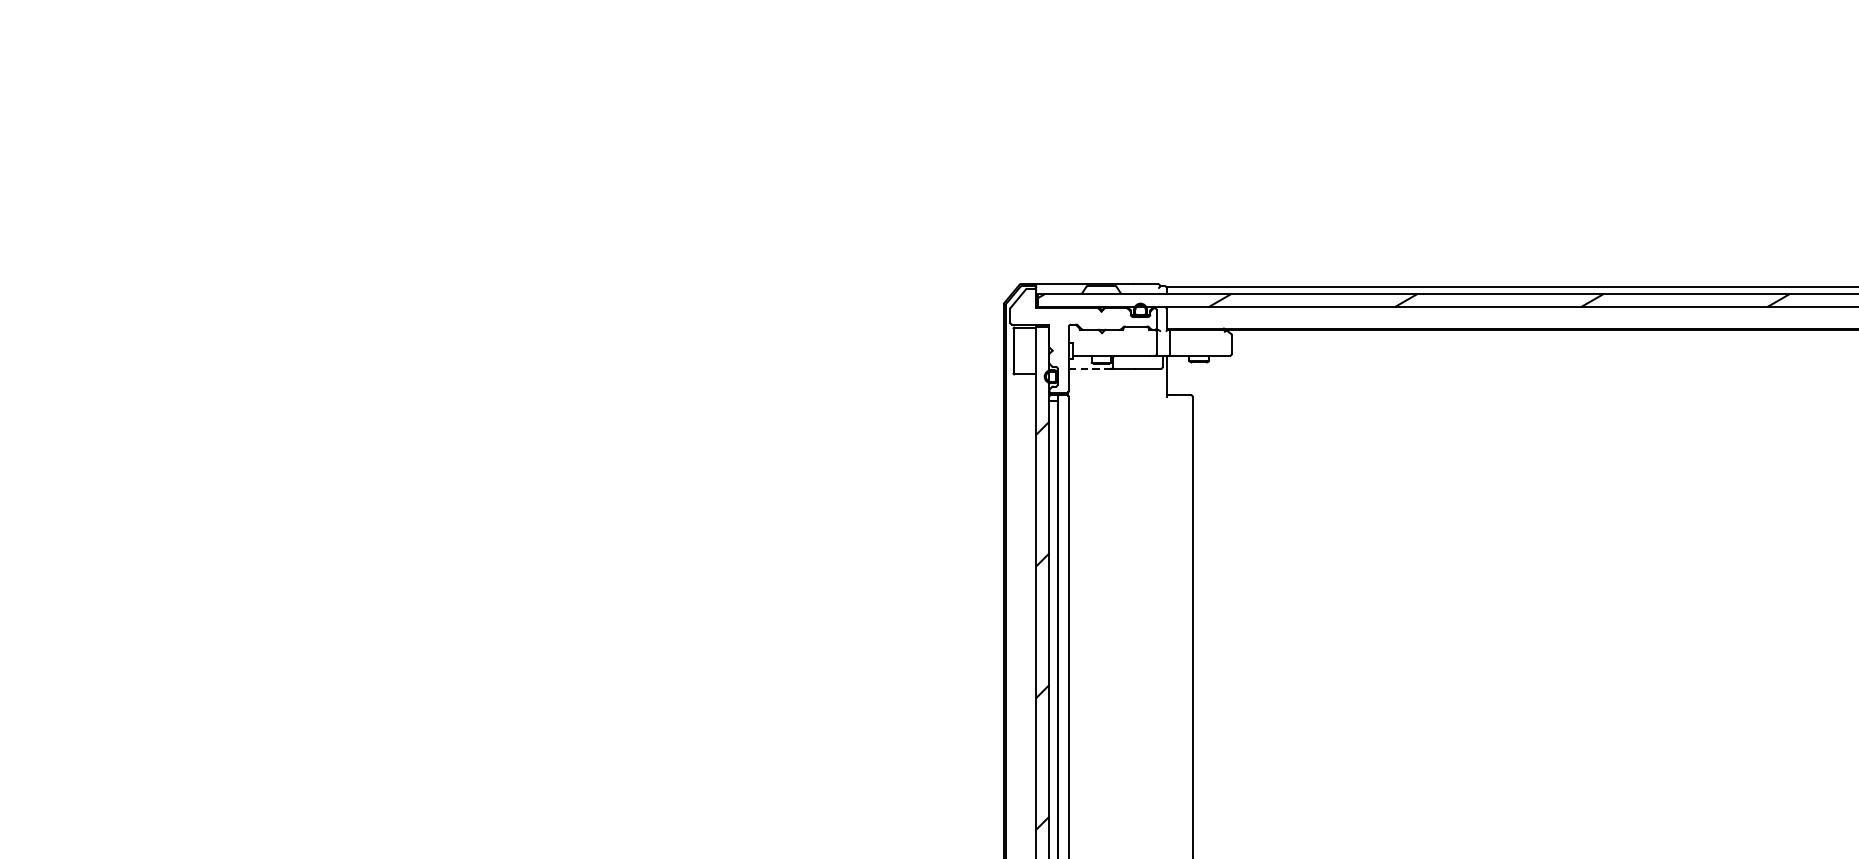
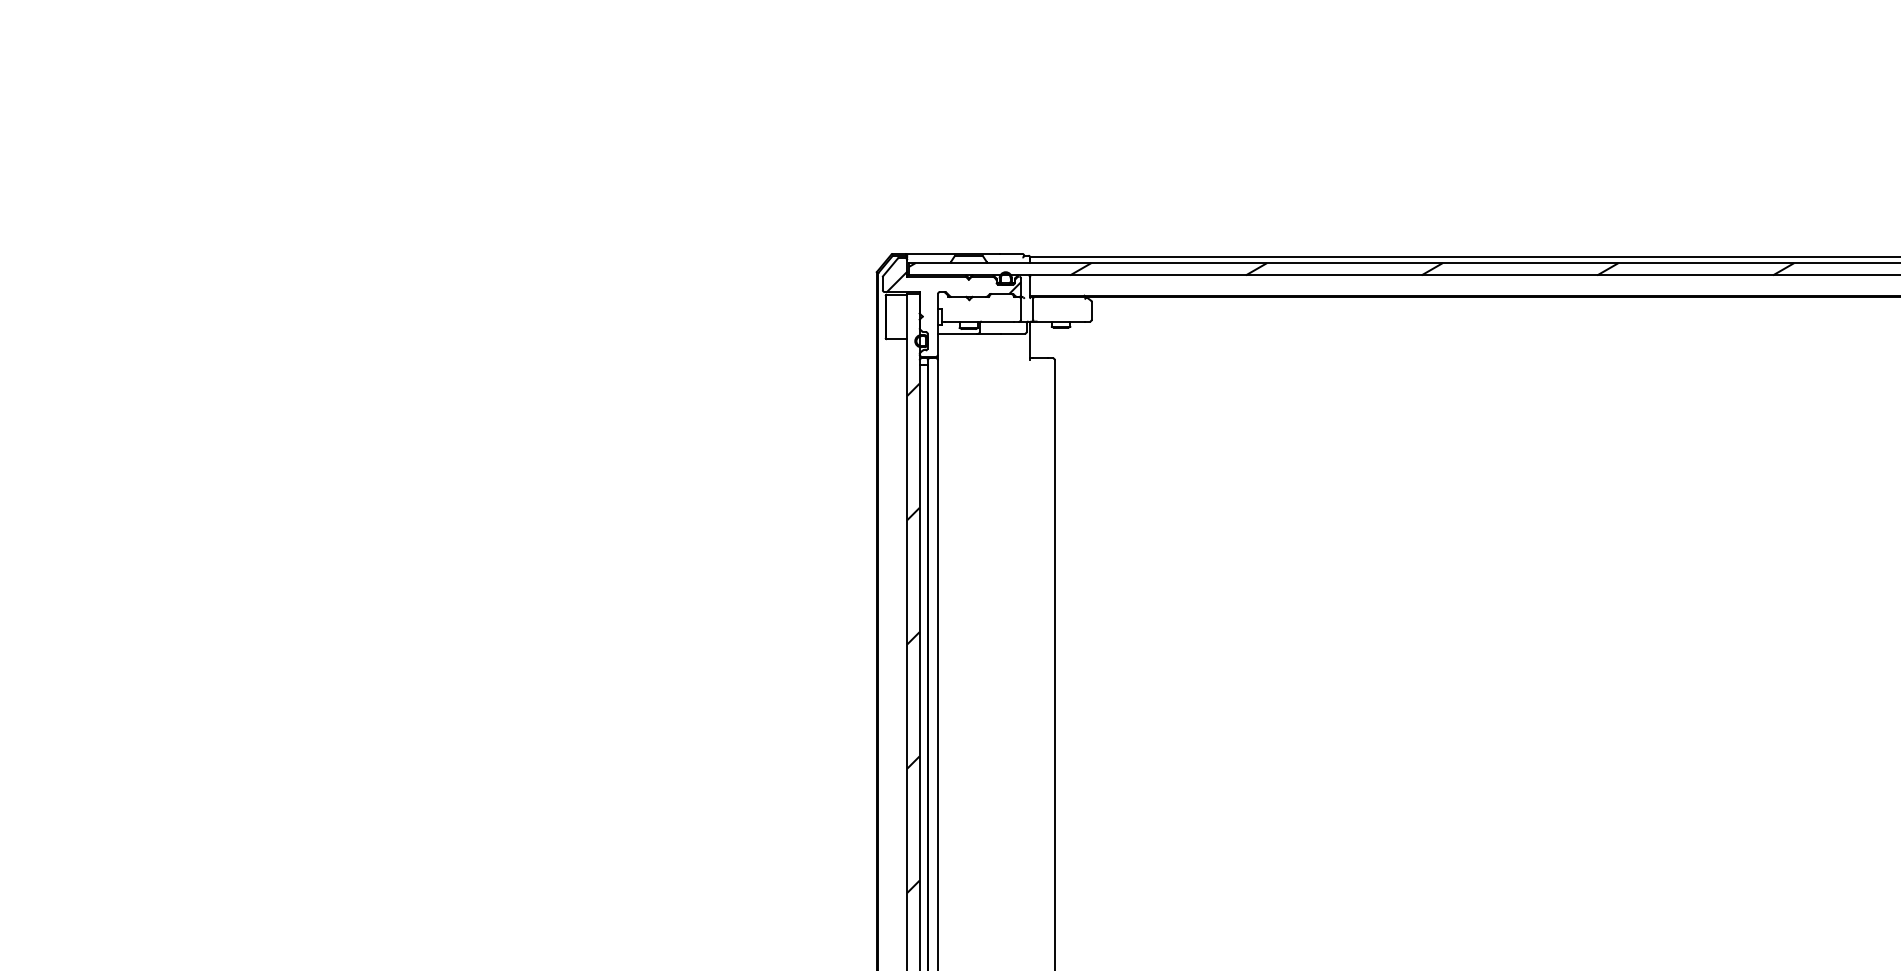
hatch: (1085, 314) -> (953, 282), added
line: (1090, 368) -> (958, 333), dashed -> solid

